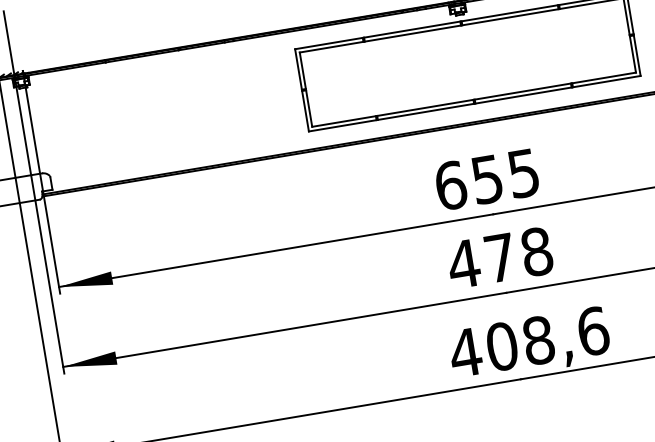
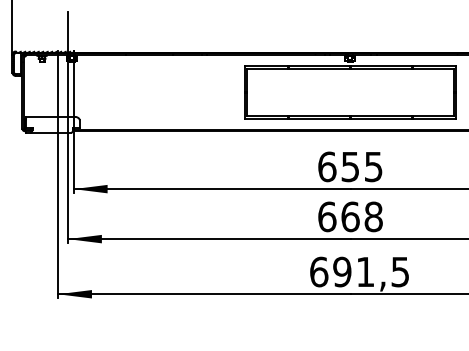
text: (481, 260) -> (338, 216), 478 -> 668
text: (528, 341) -> (359, 271), 408,6 -> 691,5

